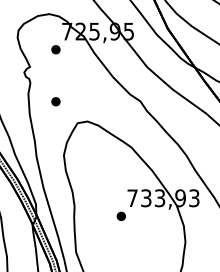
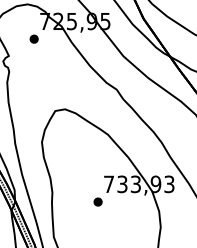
part: (55, 101) -> (33, 89), removed

